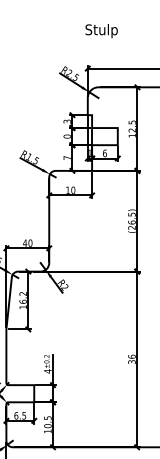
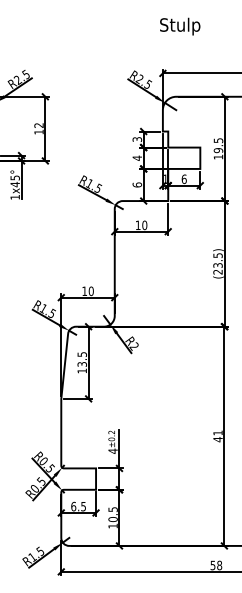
text: (132, 130) -> (218, 150), 12.5 -> 19.5
text: (67, 135) -> (137, 157), 0 -> 4
text: (67, 157) -> (137, 184), 7 -> 6
text: (131, 222) -> (217, 265), (26.5) -> (23.5)
text: (24, 242) -> (84, 290), 40 -> 10
text: (22, 297) -> (81, 359), 16.2 -> 13.5
text: (131, 359) -> (217, 436), 36 -> 41

